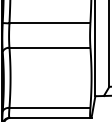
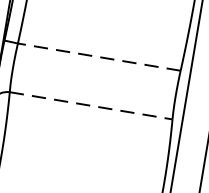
line: (49, 23) -> (98, 57), solid -> dashed
line: (50, 47) -> (92, 105), solid -> dashed

